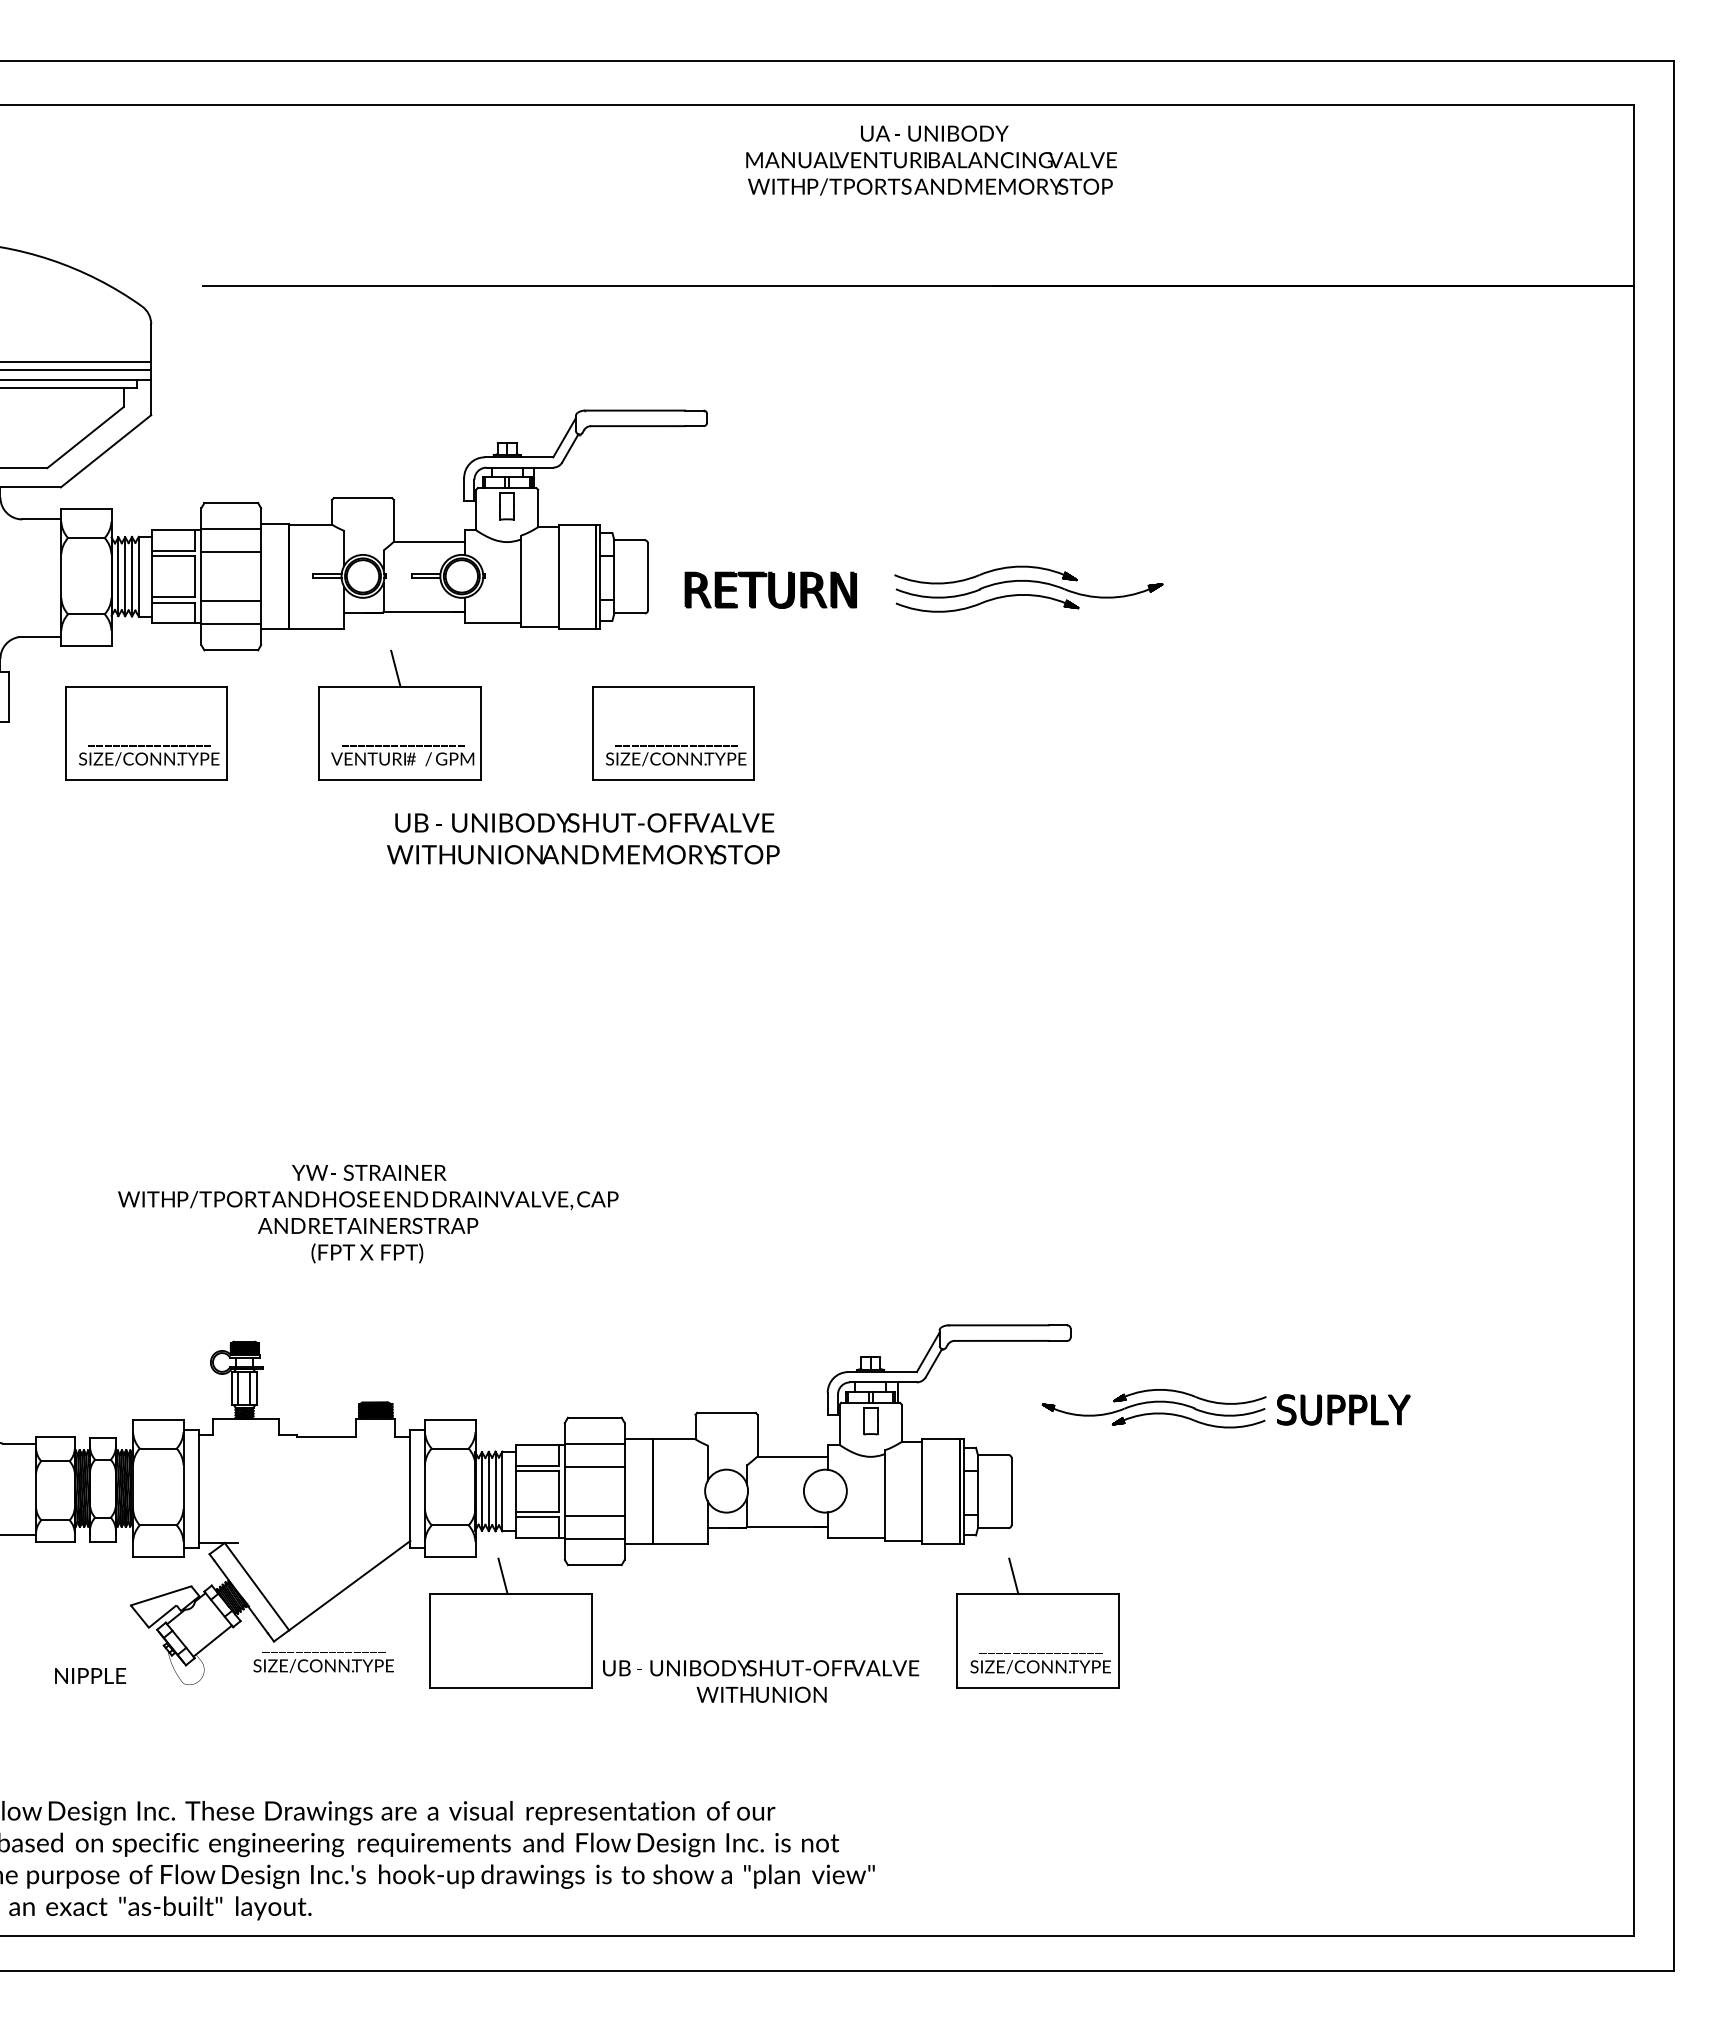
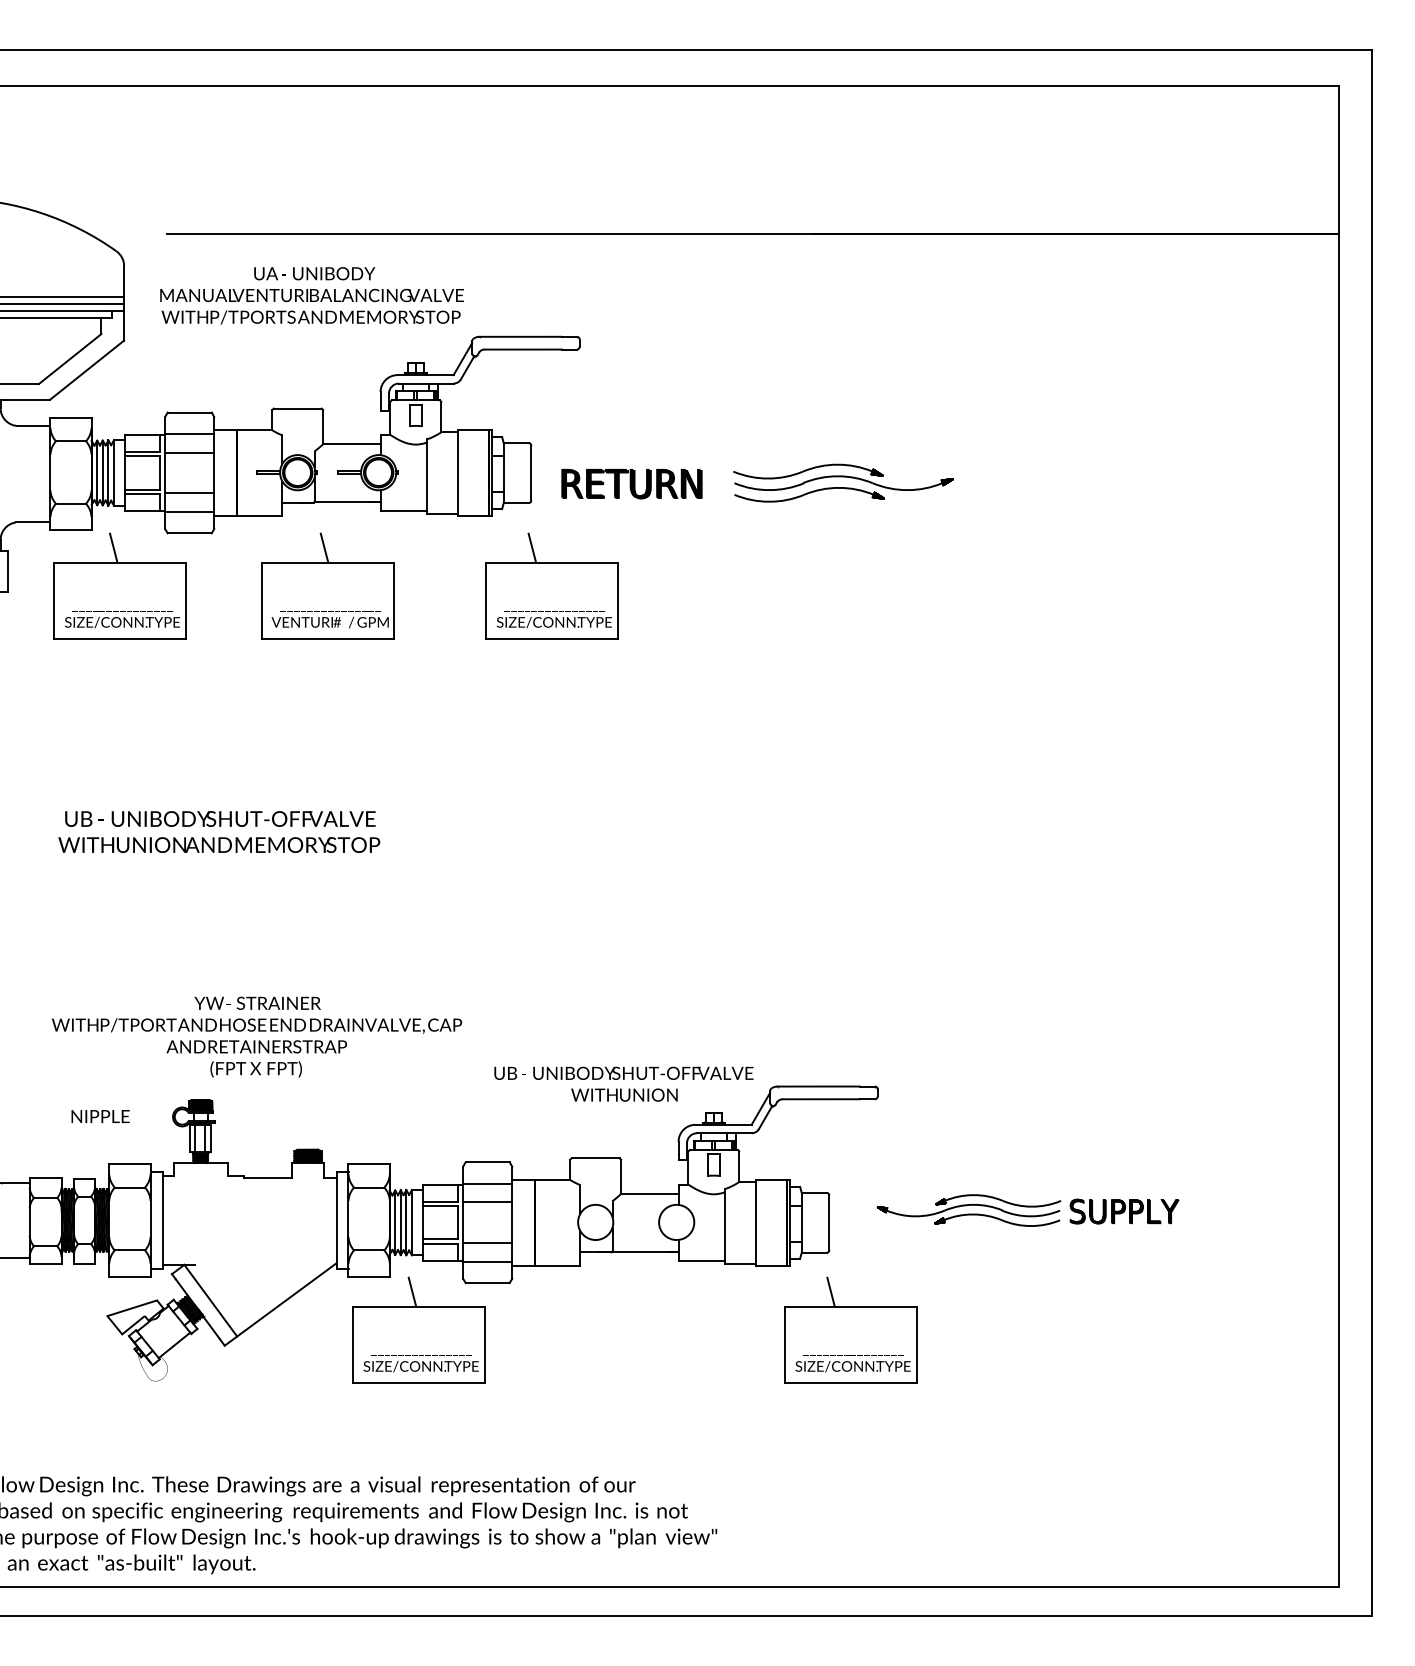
text: (931, 160) -> (312, 295), moved
line: (138, 668) -> (113, 548), added
line: (648, 668) -> (531, 548), added
text: (583, 838) -> (219, 831), moved
text: (368, 1213) -> (257, 1036), moved
part: (1225, 1408) -> (1027, 1210), moved
text: (323, 1662) -> (421, 1363), moved
text: (90, 1675) -> (100, 1116), moved
text: (761, 1681) -> (624, 1084), moved

